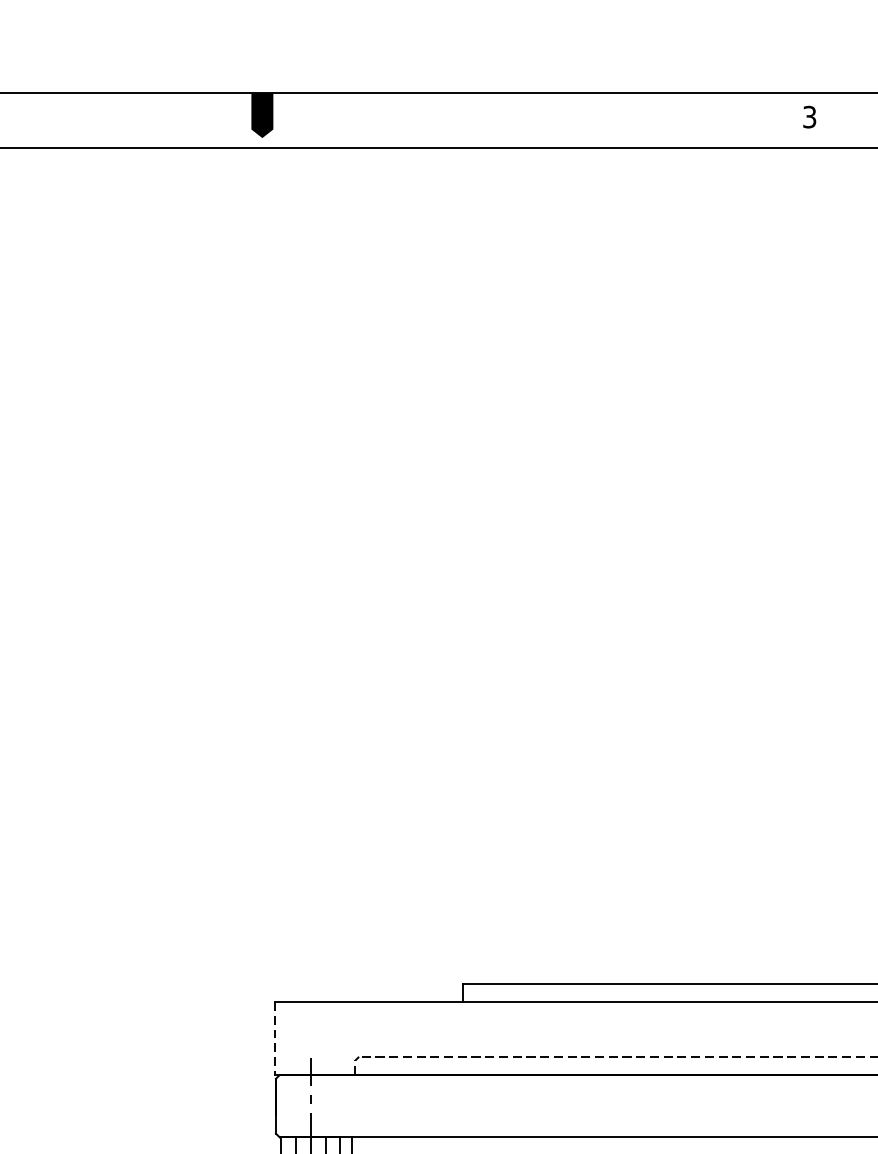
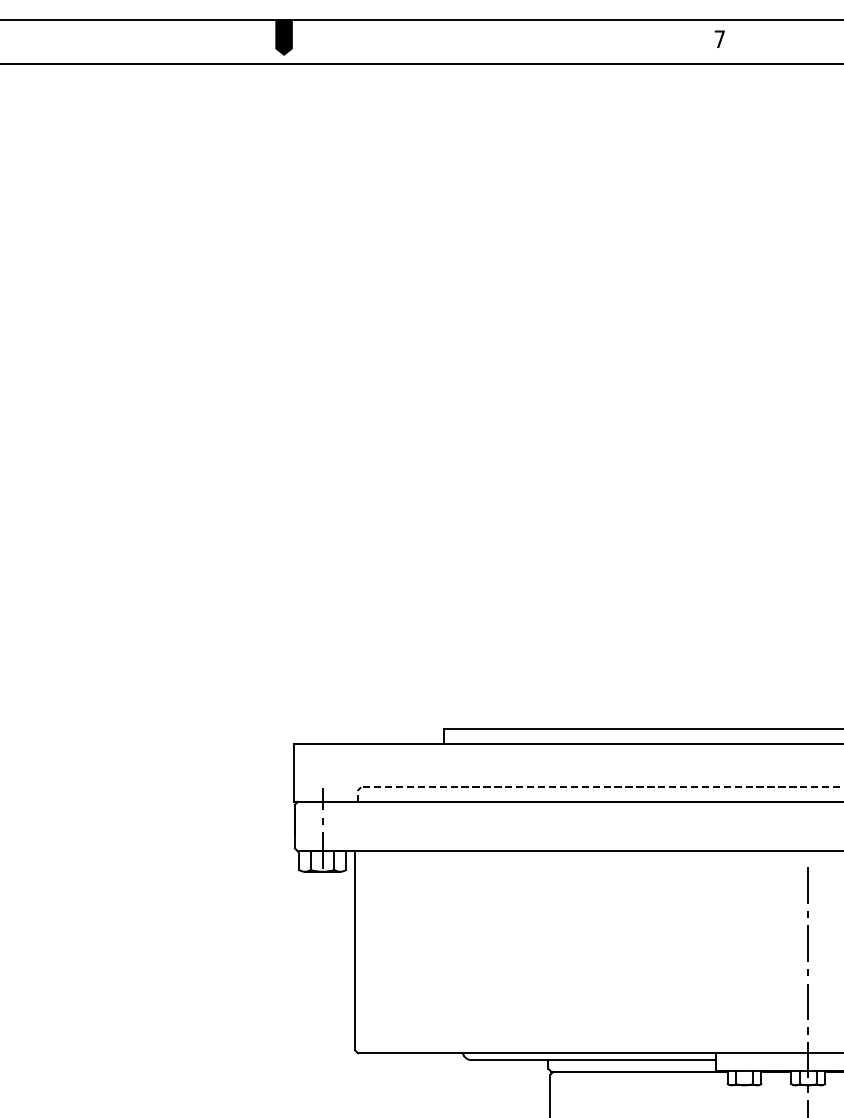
text: (809, 117) -> (719, 39), 3 -> 7
line: (275, 1039) -> (294, 773), dashed -> solid

